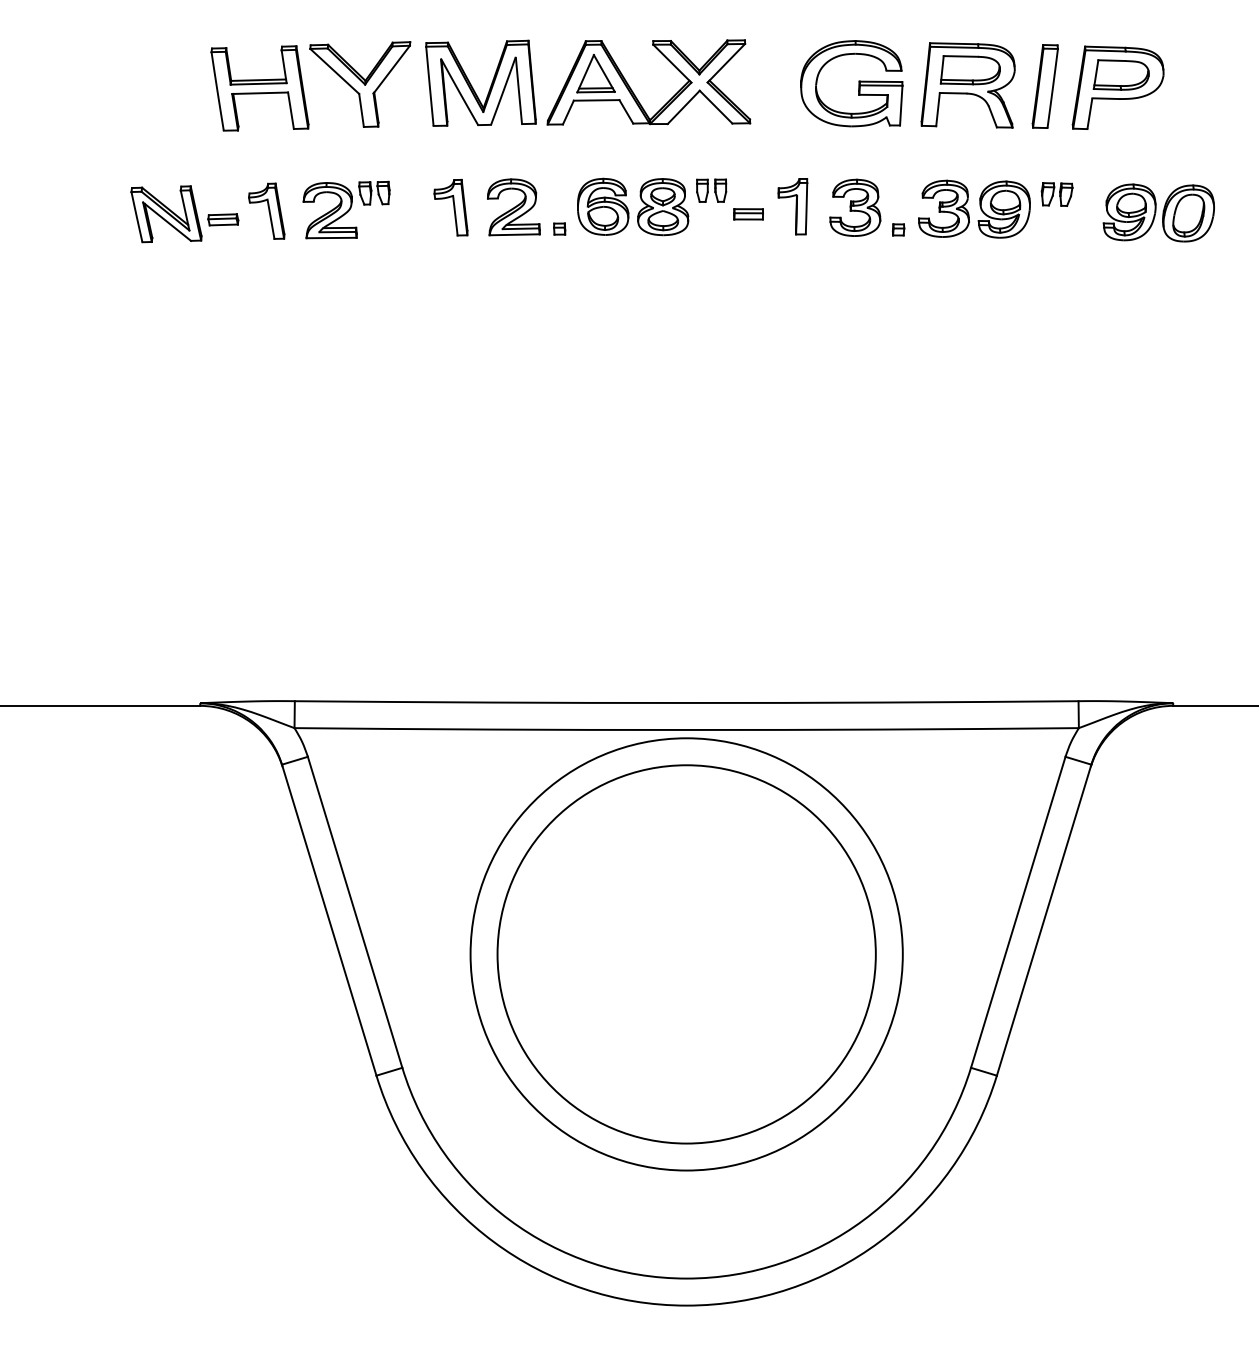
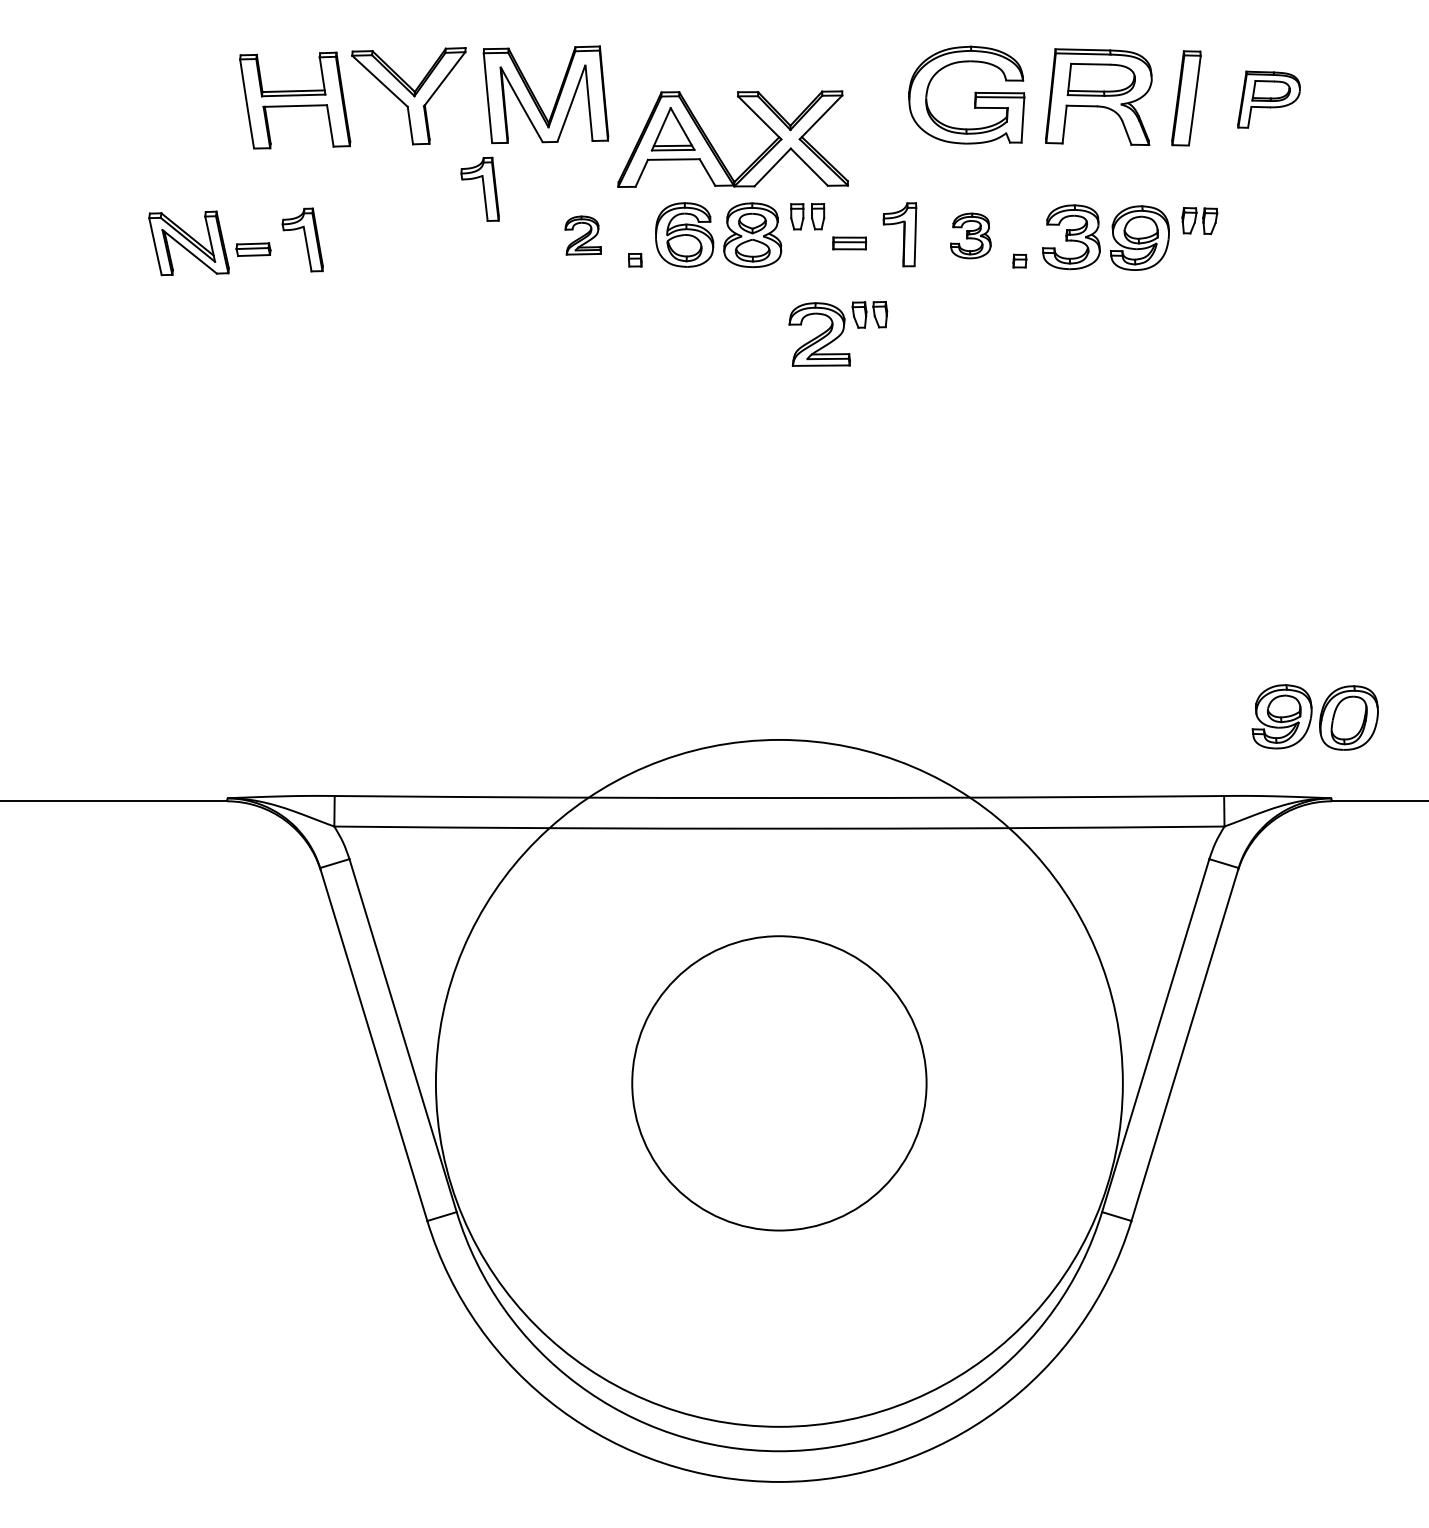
part: (1117, 87) -> (1268, 99), size x0.6
part: (633, 91) -> (715, 149), moved
part: (450, 207) -> (479, 189), moved
part: (513, 207) -> (582, 235), size x0.6
part: (855, 207) -> (970, 235), size x0.7
part: (346, 209) -> (838, 333), moved
part: (1158, 212) -> (1314, 716), moved
circle: (686, 954) -> (779, 1083), size x0.6
circle: (686, 954) -> (779, 1083), size x1.6

